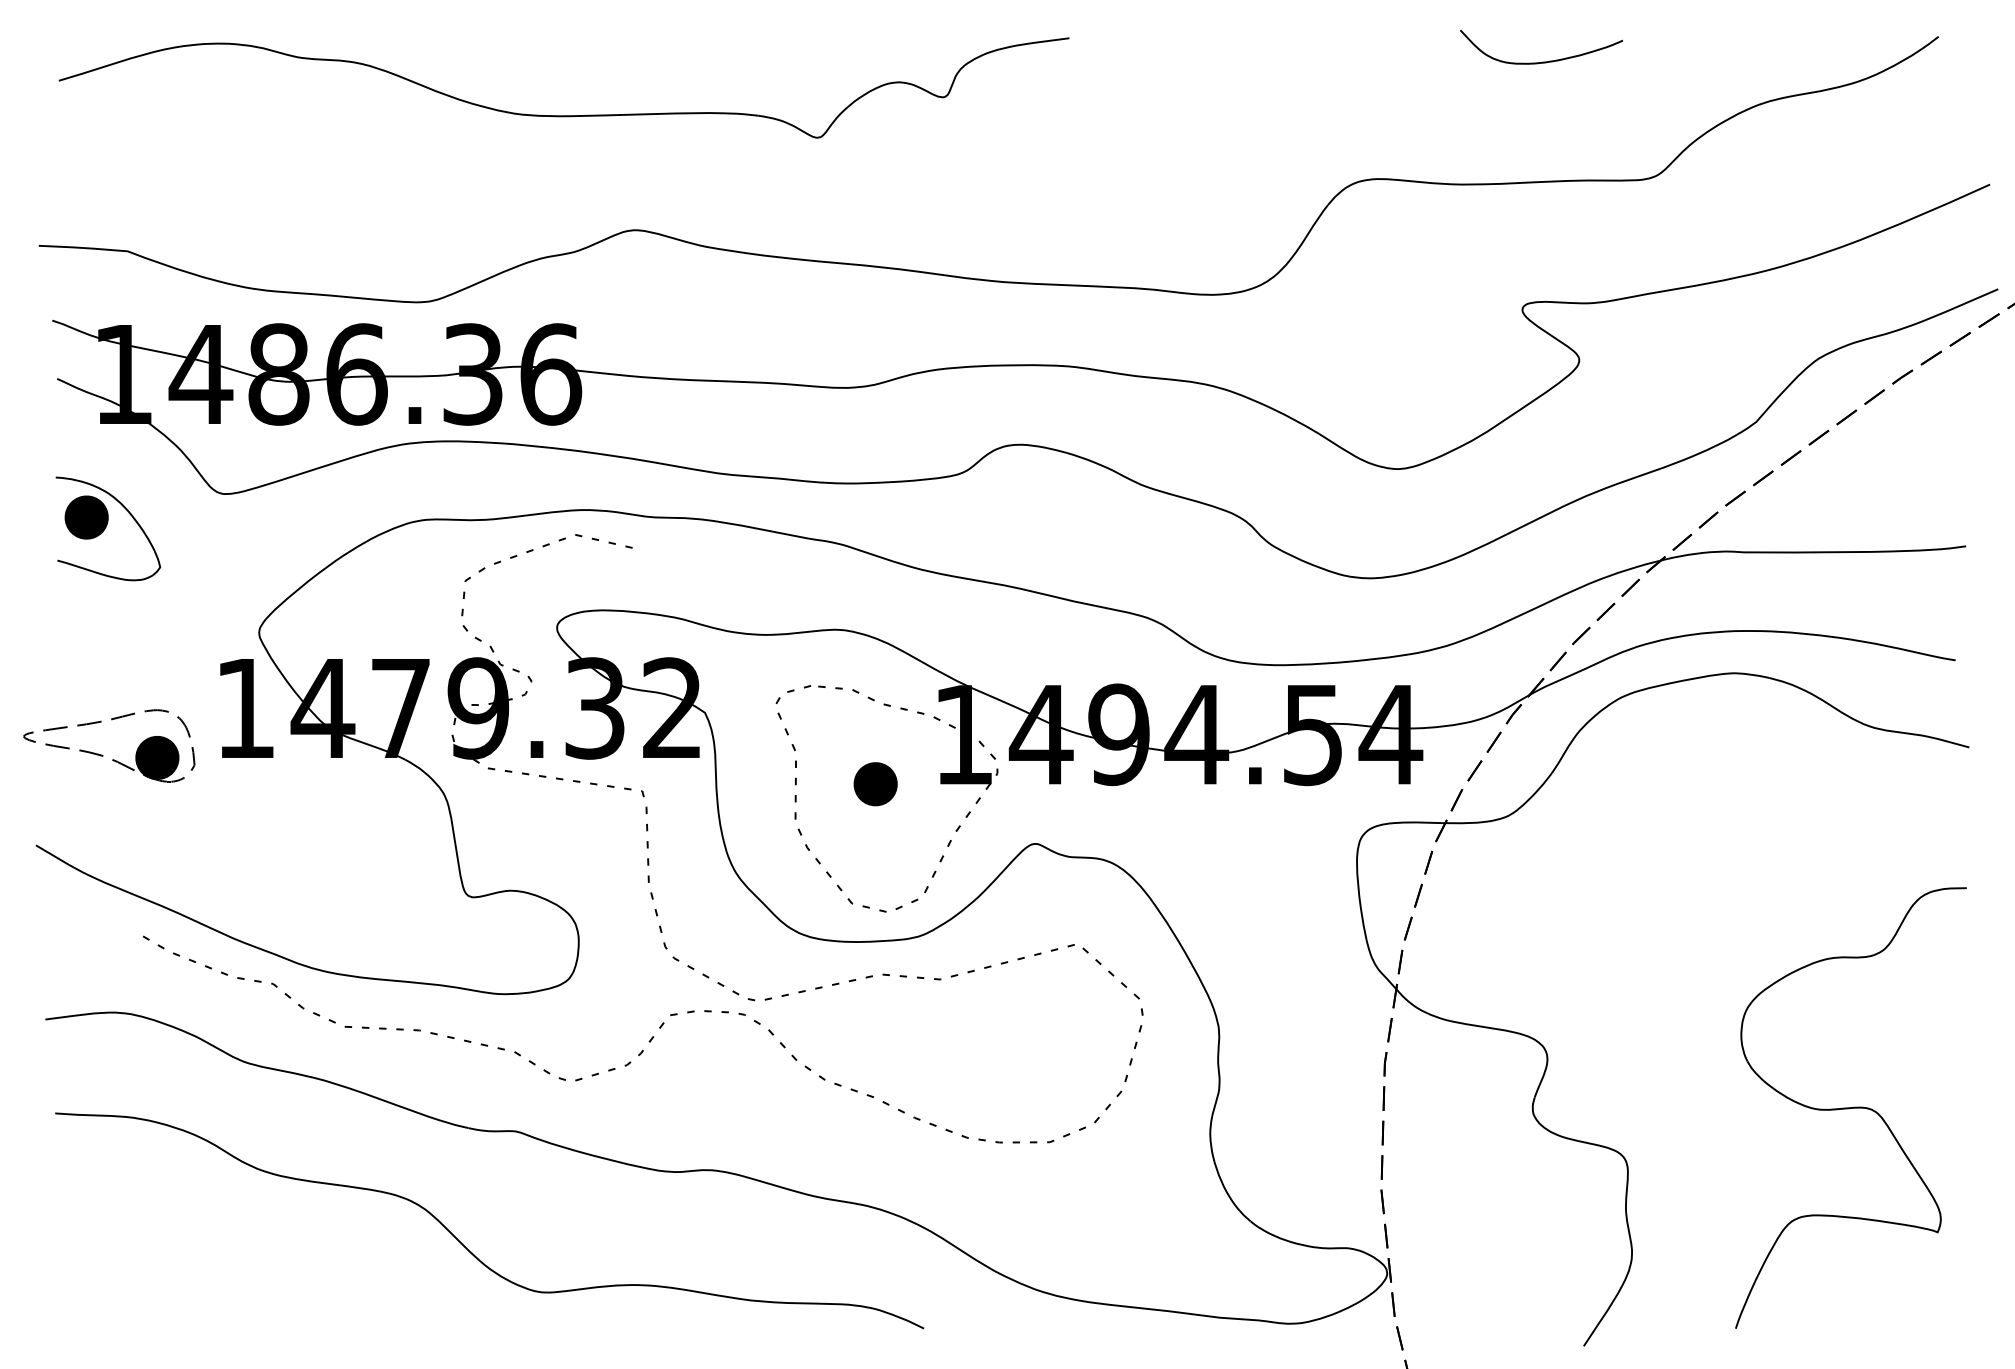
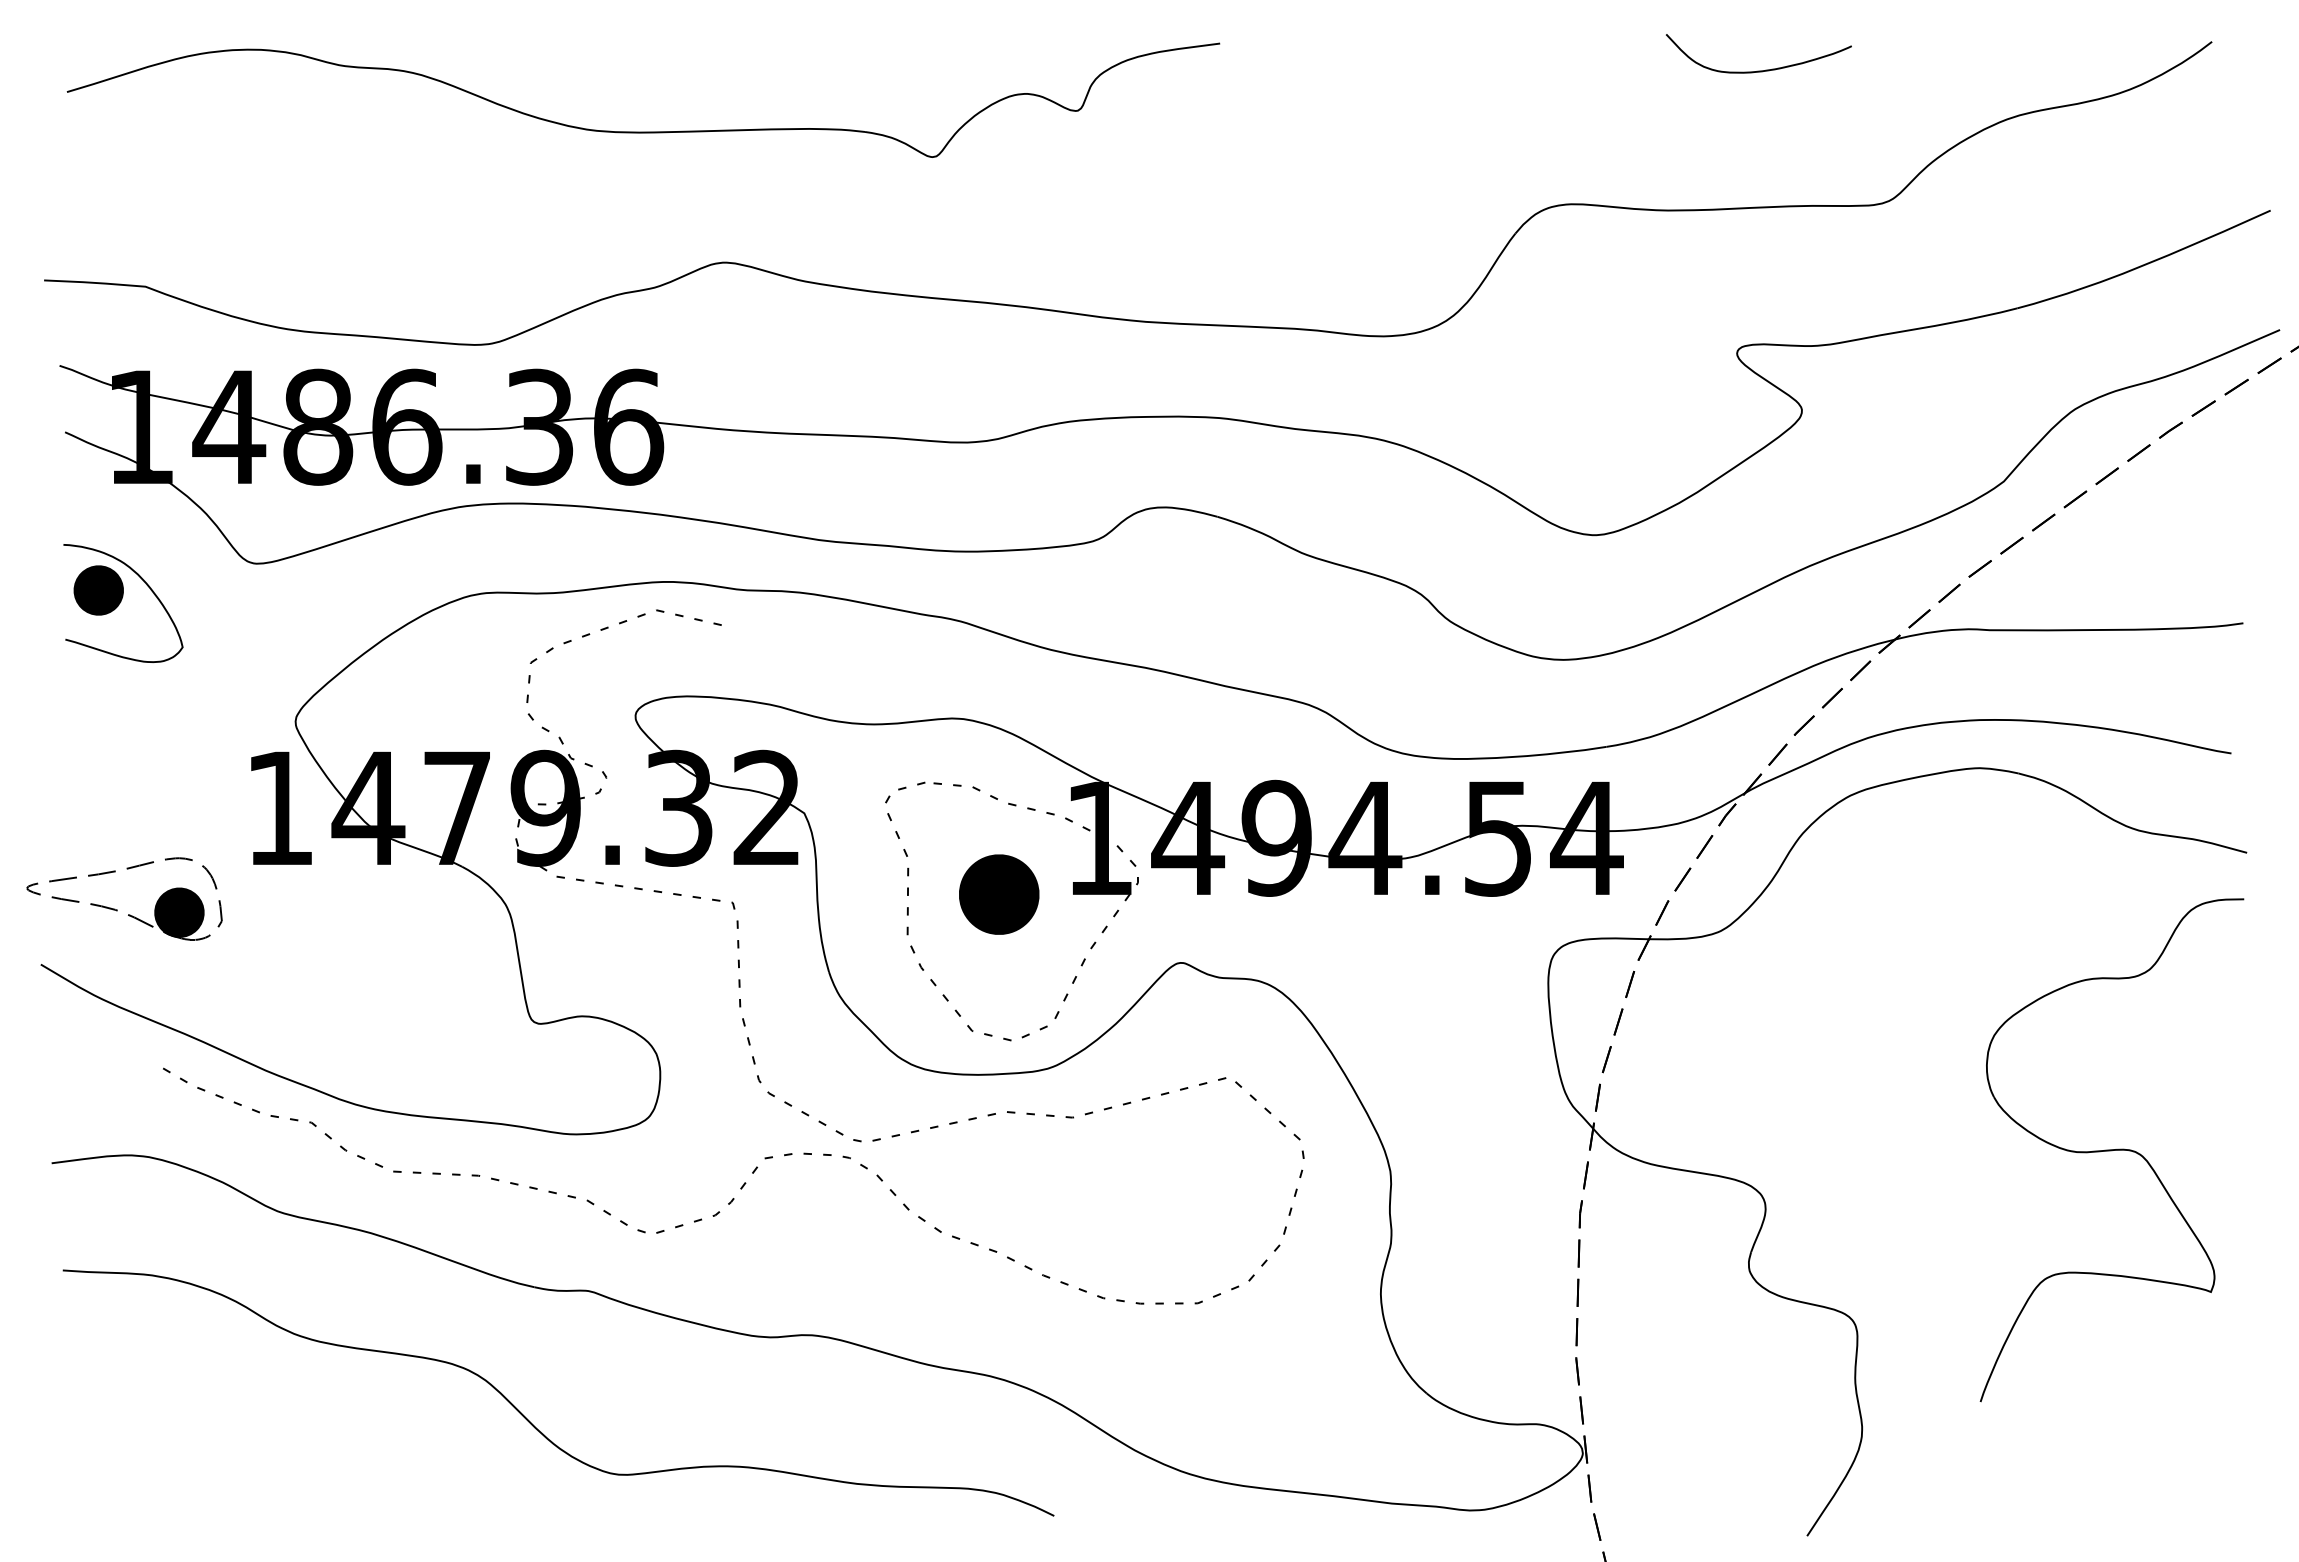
part: (102, 754) -> (116, 908), moved
part: (875, 784) -> (998, 895), size x1.6
part: (1850, 1107) -> (2111, 1149), moved

